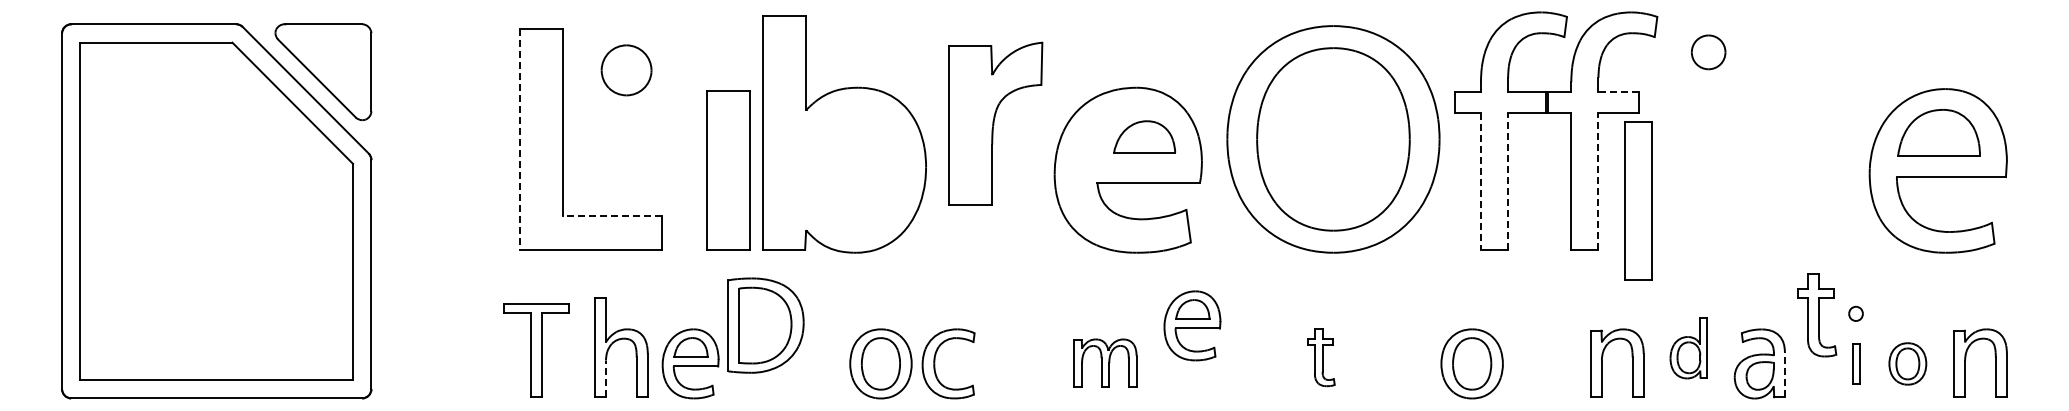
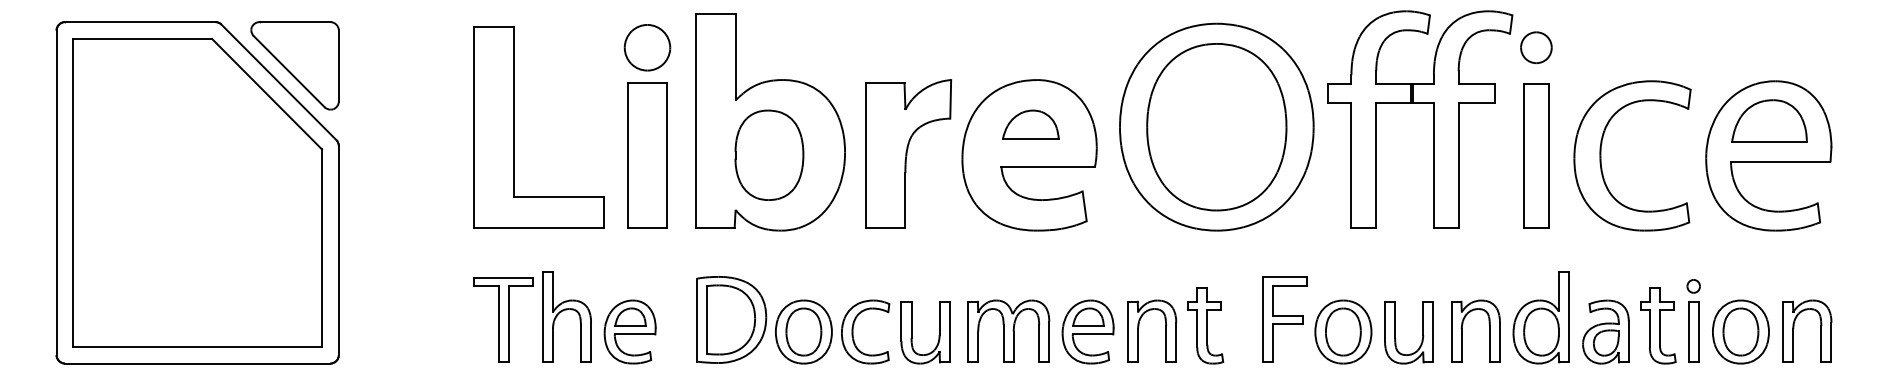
part: (1708, 52) -> (1536, 47), moved
part: (626, 70) -> (647, 47), moved
line: (1618, 92) -> (1476, 84), dashed -> solid
part: (995, 123) -> (908, 153), moved
part: (1144, 136) -> (1030, 124), moved
line: (519, 139) -> (474, 127), dashed -> solid
part: (728, 170) -> (647, 155), moved
part: (843, 170) -> (769, 155), added
part: (1754, 170) -> (1601, 155), added
line: (1508, 180) -> (1376, 164), dashed -> solid
line: (1598, 180) -> (1458, 164), dashed -> solid
line: (1480, 181) -> (1351, 165), dashed -> solid
part: (1638, 200) -> (1536, 155), moved
line: (611, 216) -> (557, 197), dashed -> solid
part: (1817, 315) -> (1658, 326), moved
part: (765, 325) -> (731, 319), moved
part: (1192, 325) -> (1088, 331), moved
part: (1688, 348) -> (1540, 318), size x1.67
part: (536, 350) -> (504, 319), moved
part: (1407, 350) -> (1284, 319), added
part: (1321, 357) -> (1205, 326), size x1.43
part: (1248, 359) -> (1139, 328), added
part: (1105, 362) -> (1008, 330), size x1.43
part: (1856, 363) -> (1694, 331), size x1.67
part: (1907, 363) -> (1740, 331), size x1.67
part: (1529, 364) -> (1395, 332), added
part: (1028, 367) -> (938, 335), added
line: (1784, 374) -> (1628, 341), dashed -> solid
line: (606, 378) -> (553, 345), dashed -> solid

